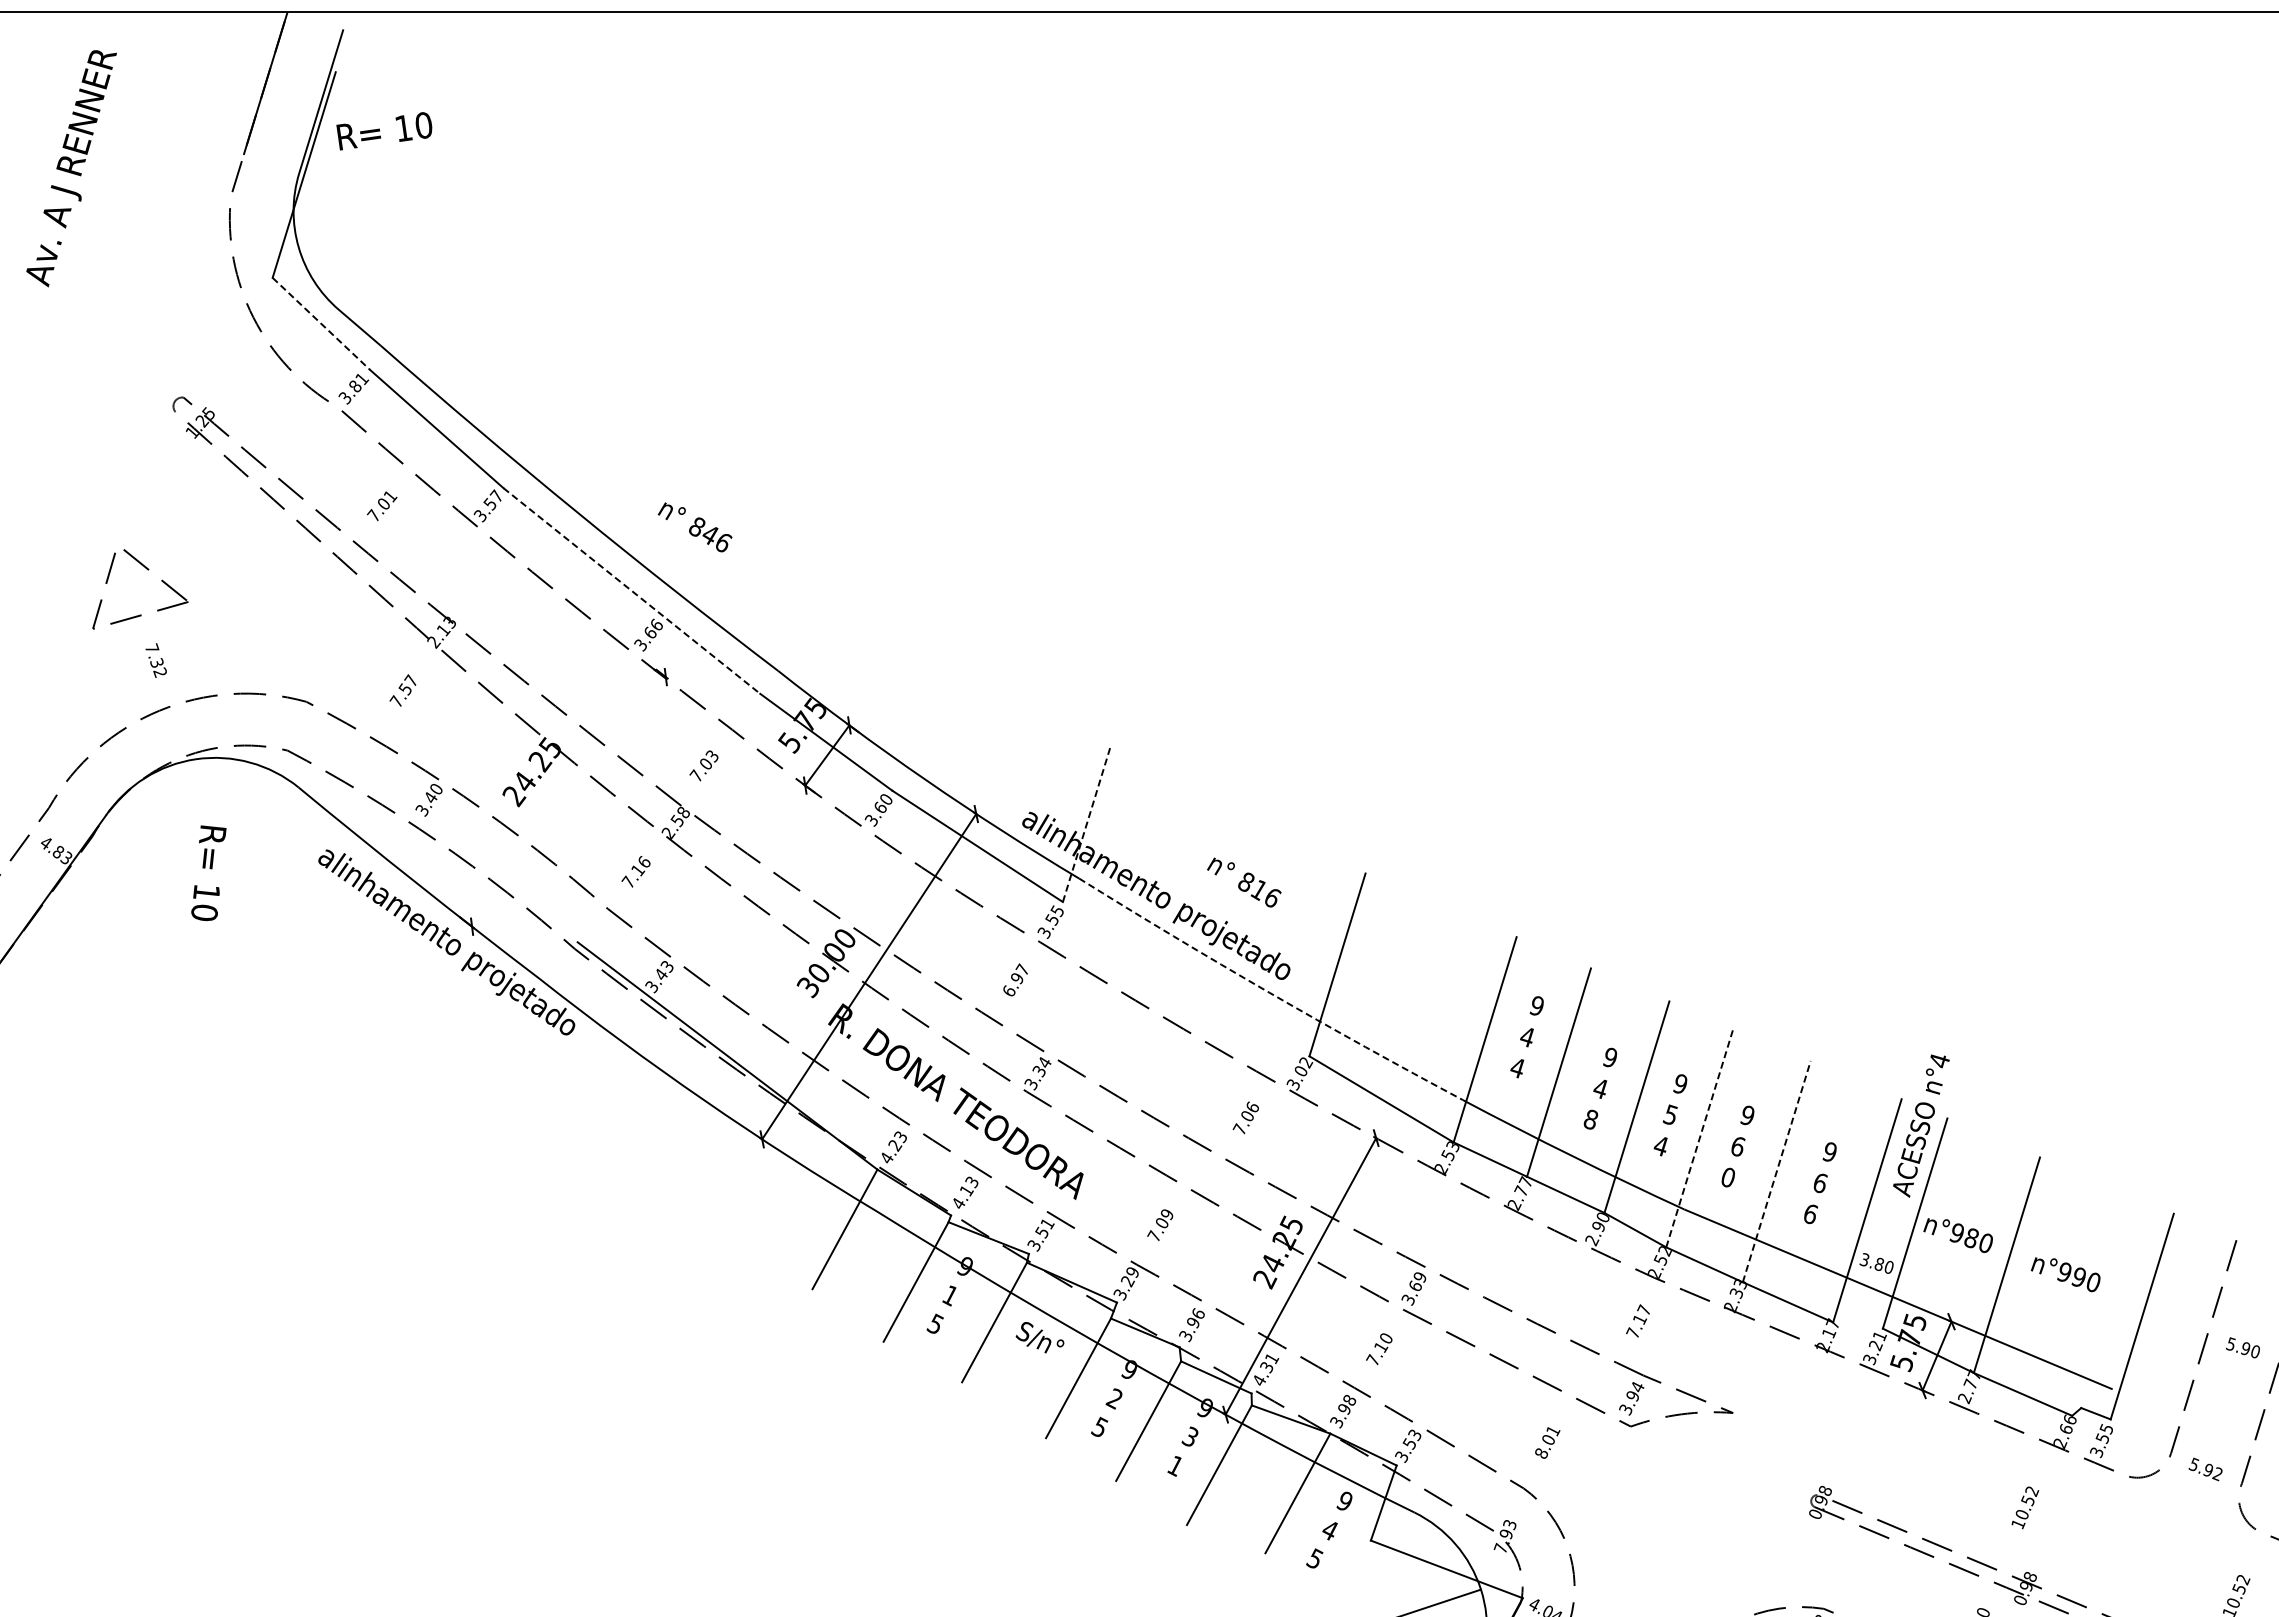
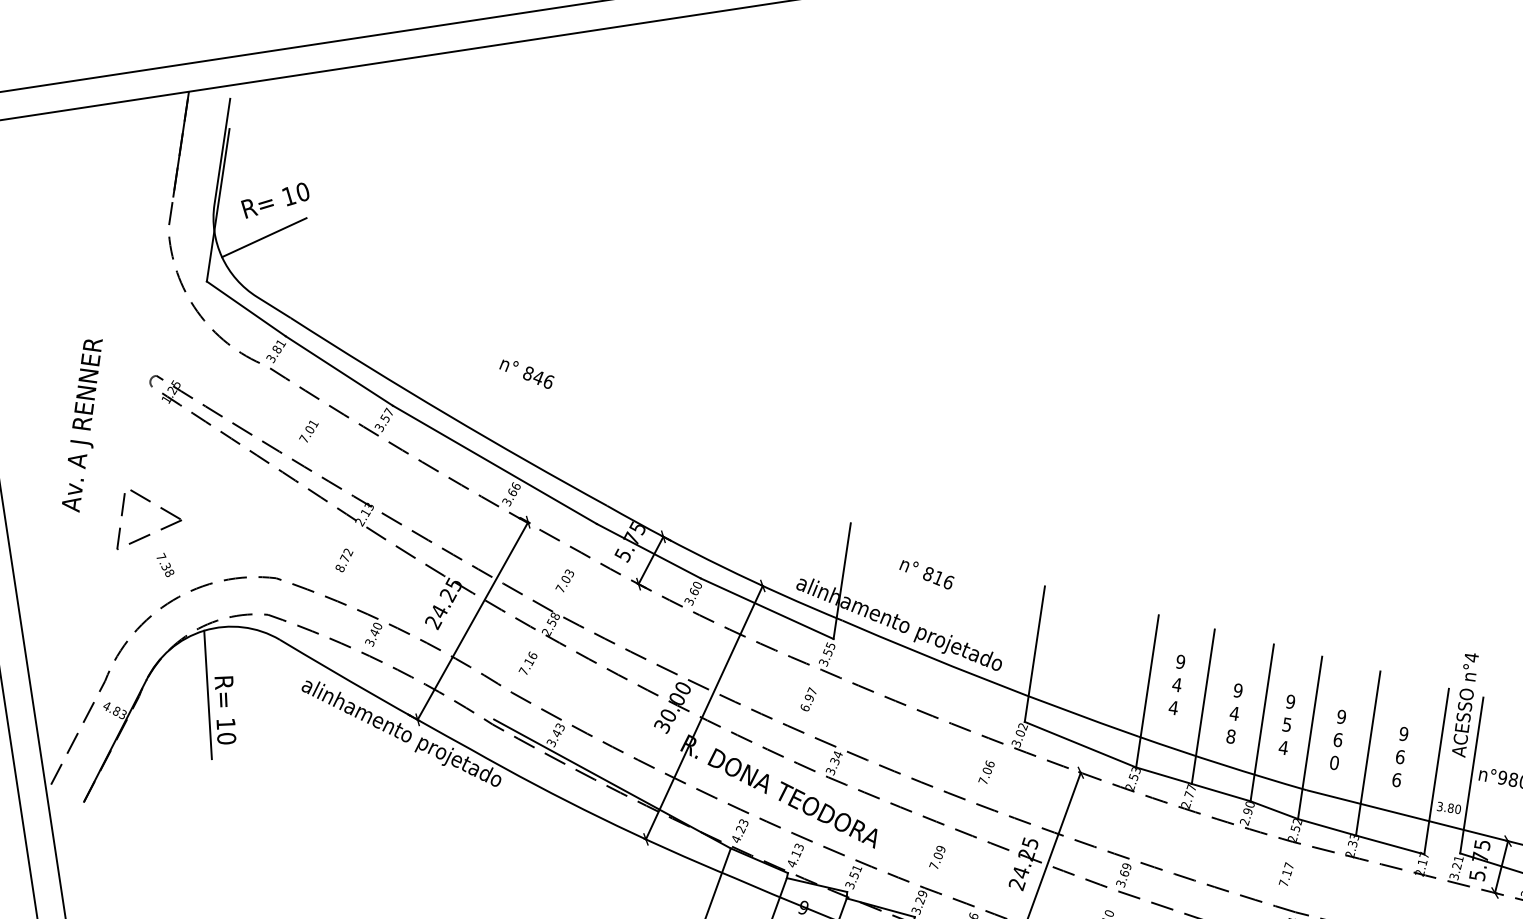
text: (384, 131) -> (275, 200), moved
text: (71, 168) -> (82, 426), moved
line: (360, 229) -> (263, 237), added
line: (321, 324) -> (246, 309), dashed -> solid
text: (695, 527) -> (527, 374), moved
line: (631, 591) -> (494, 465), dashed -> solid
text: (159, 672) -> (168, 573), 7.32 -> 7.38
text: (403, 690) -> (343, 559), 7.57 -> 8.72
line: (568, 801) -> (472, 620), added
line: (1086, 823) -> (841, 580), dashed -> solid
line: (187, 848) -> (207, 694), added
text: (1244, 882) -> (927, 574), moved
arc: (1269, 992) -> (989, 680), dashed -> solid
line: (1699, 1137) -> (1309, 737), dashed -> solid
line: (1776, 1171) -> (1367, 753), dashed -> solid

